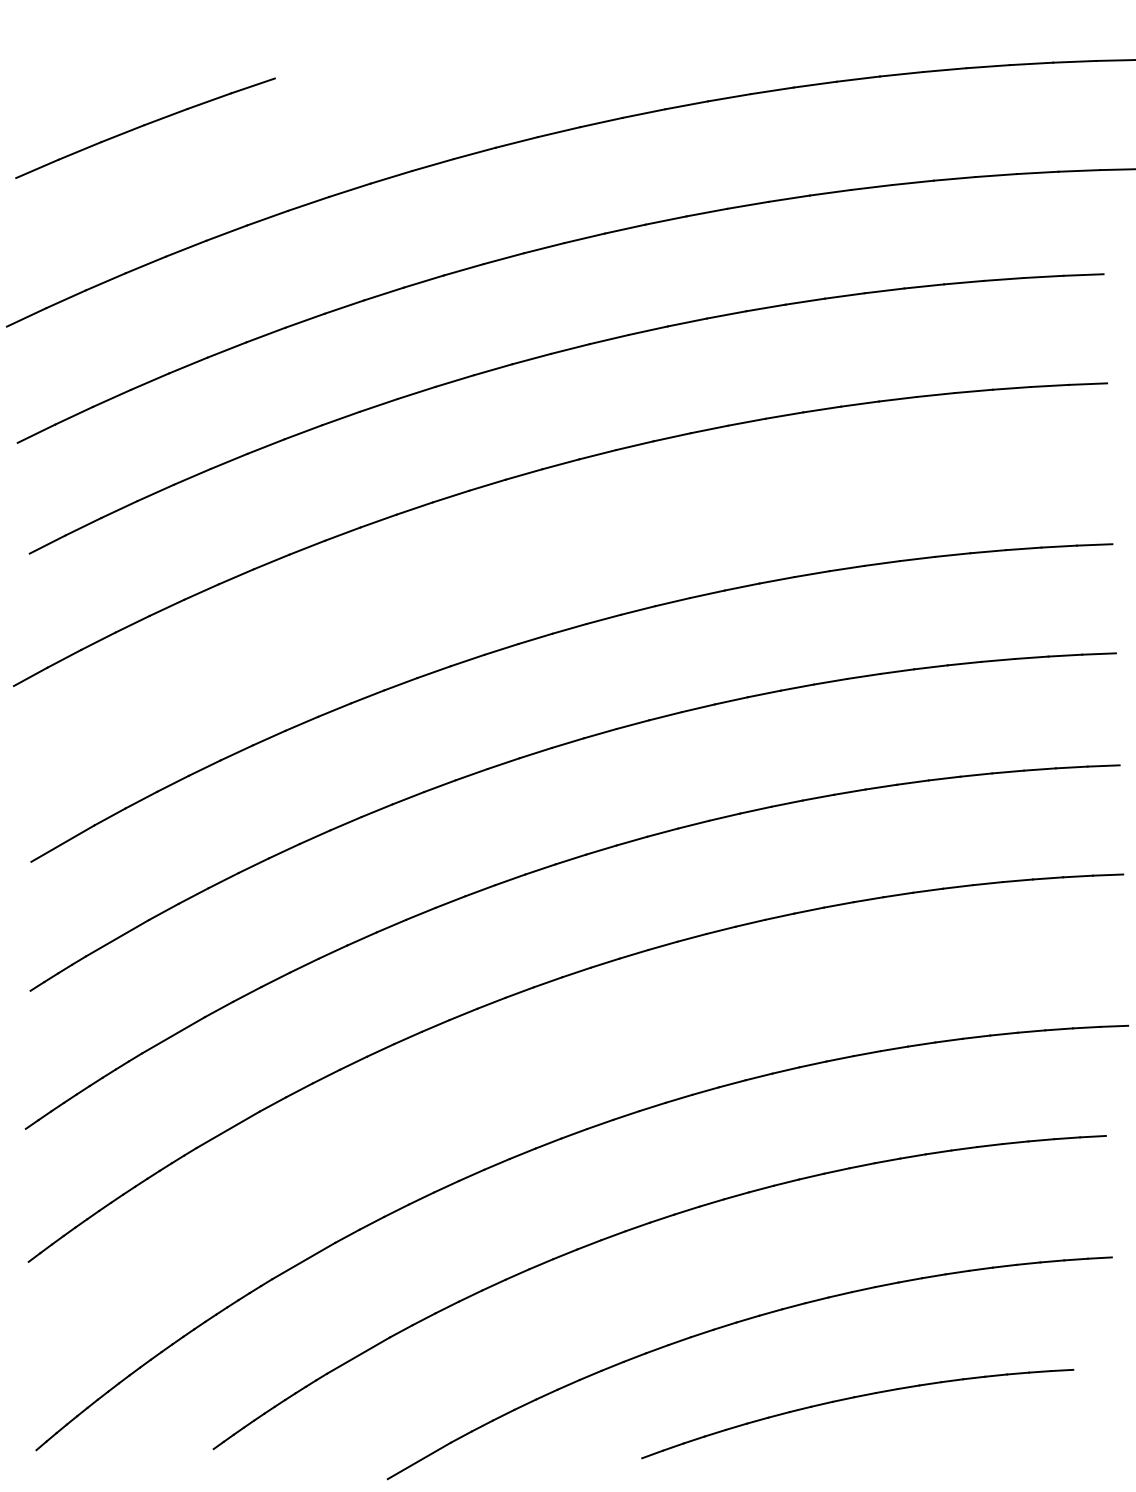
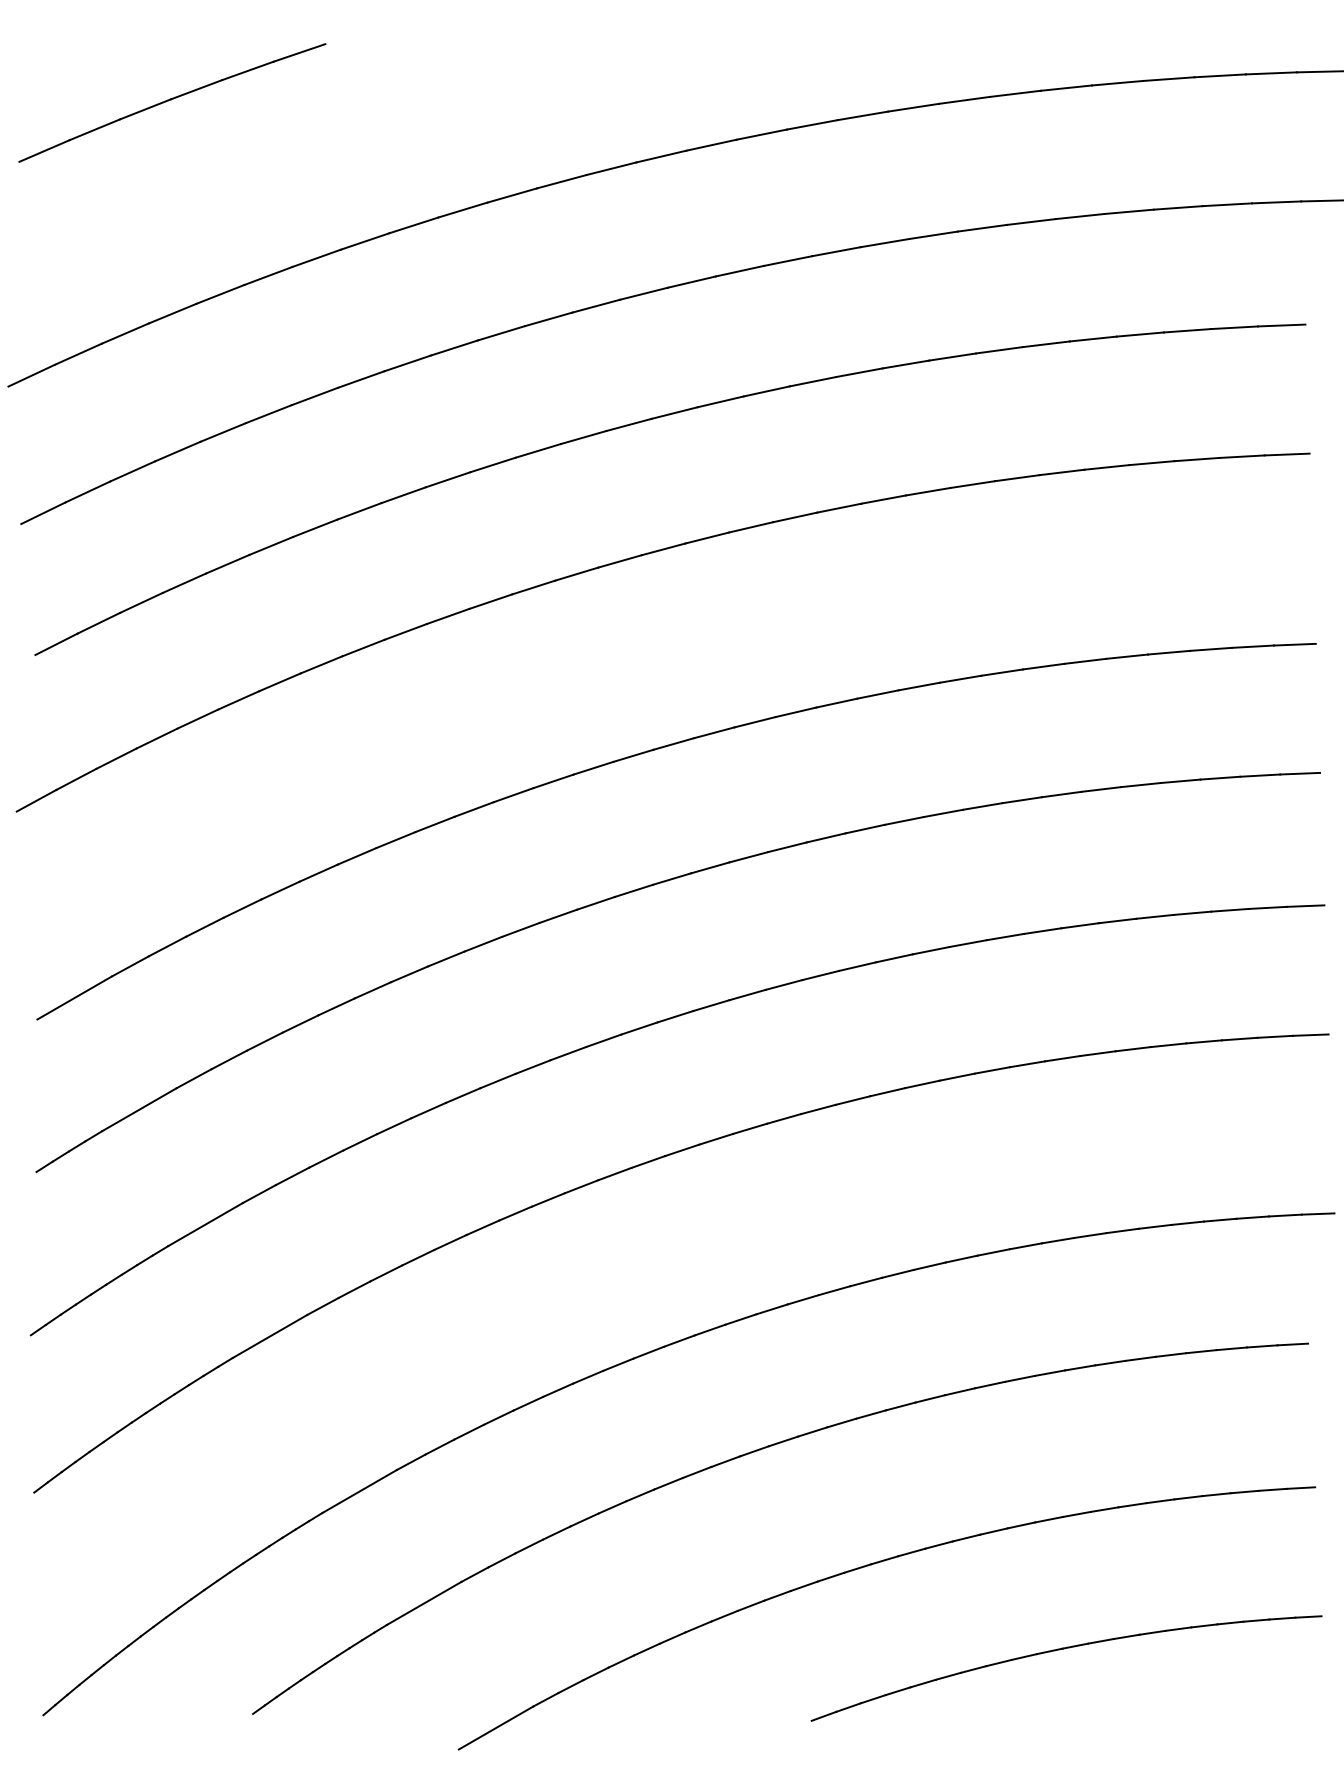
part: (145, 127) -> (172, 102), moved
part: (855, 1397) -> (1064, 1649), moved

